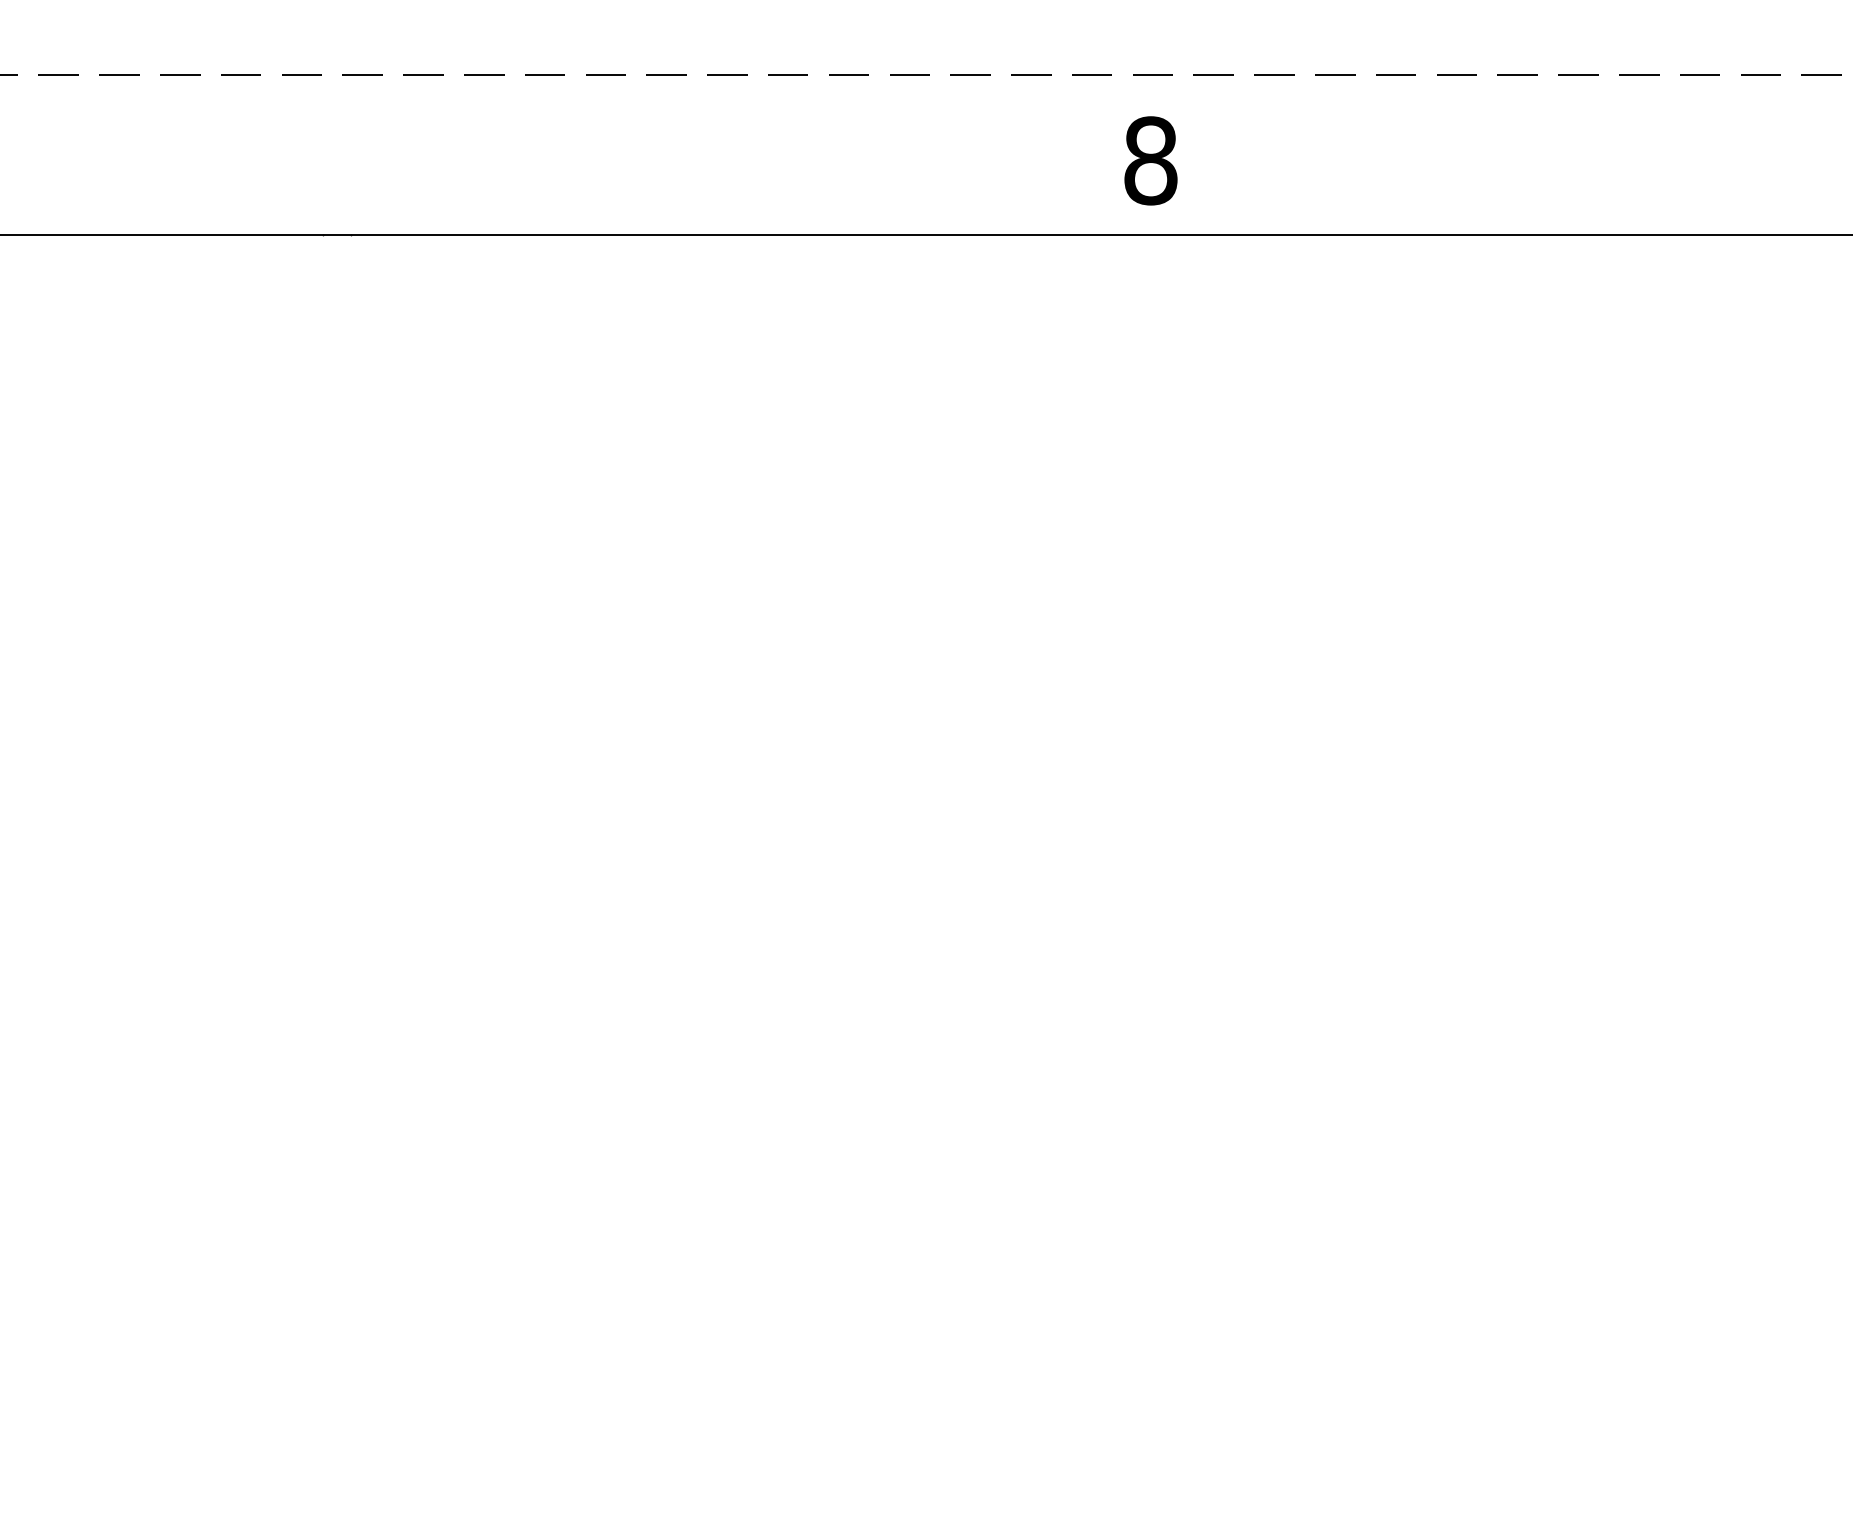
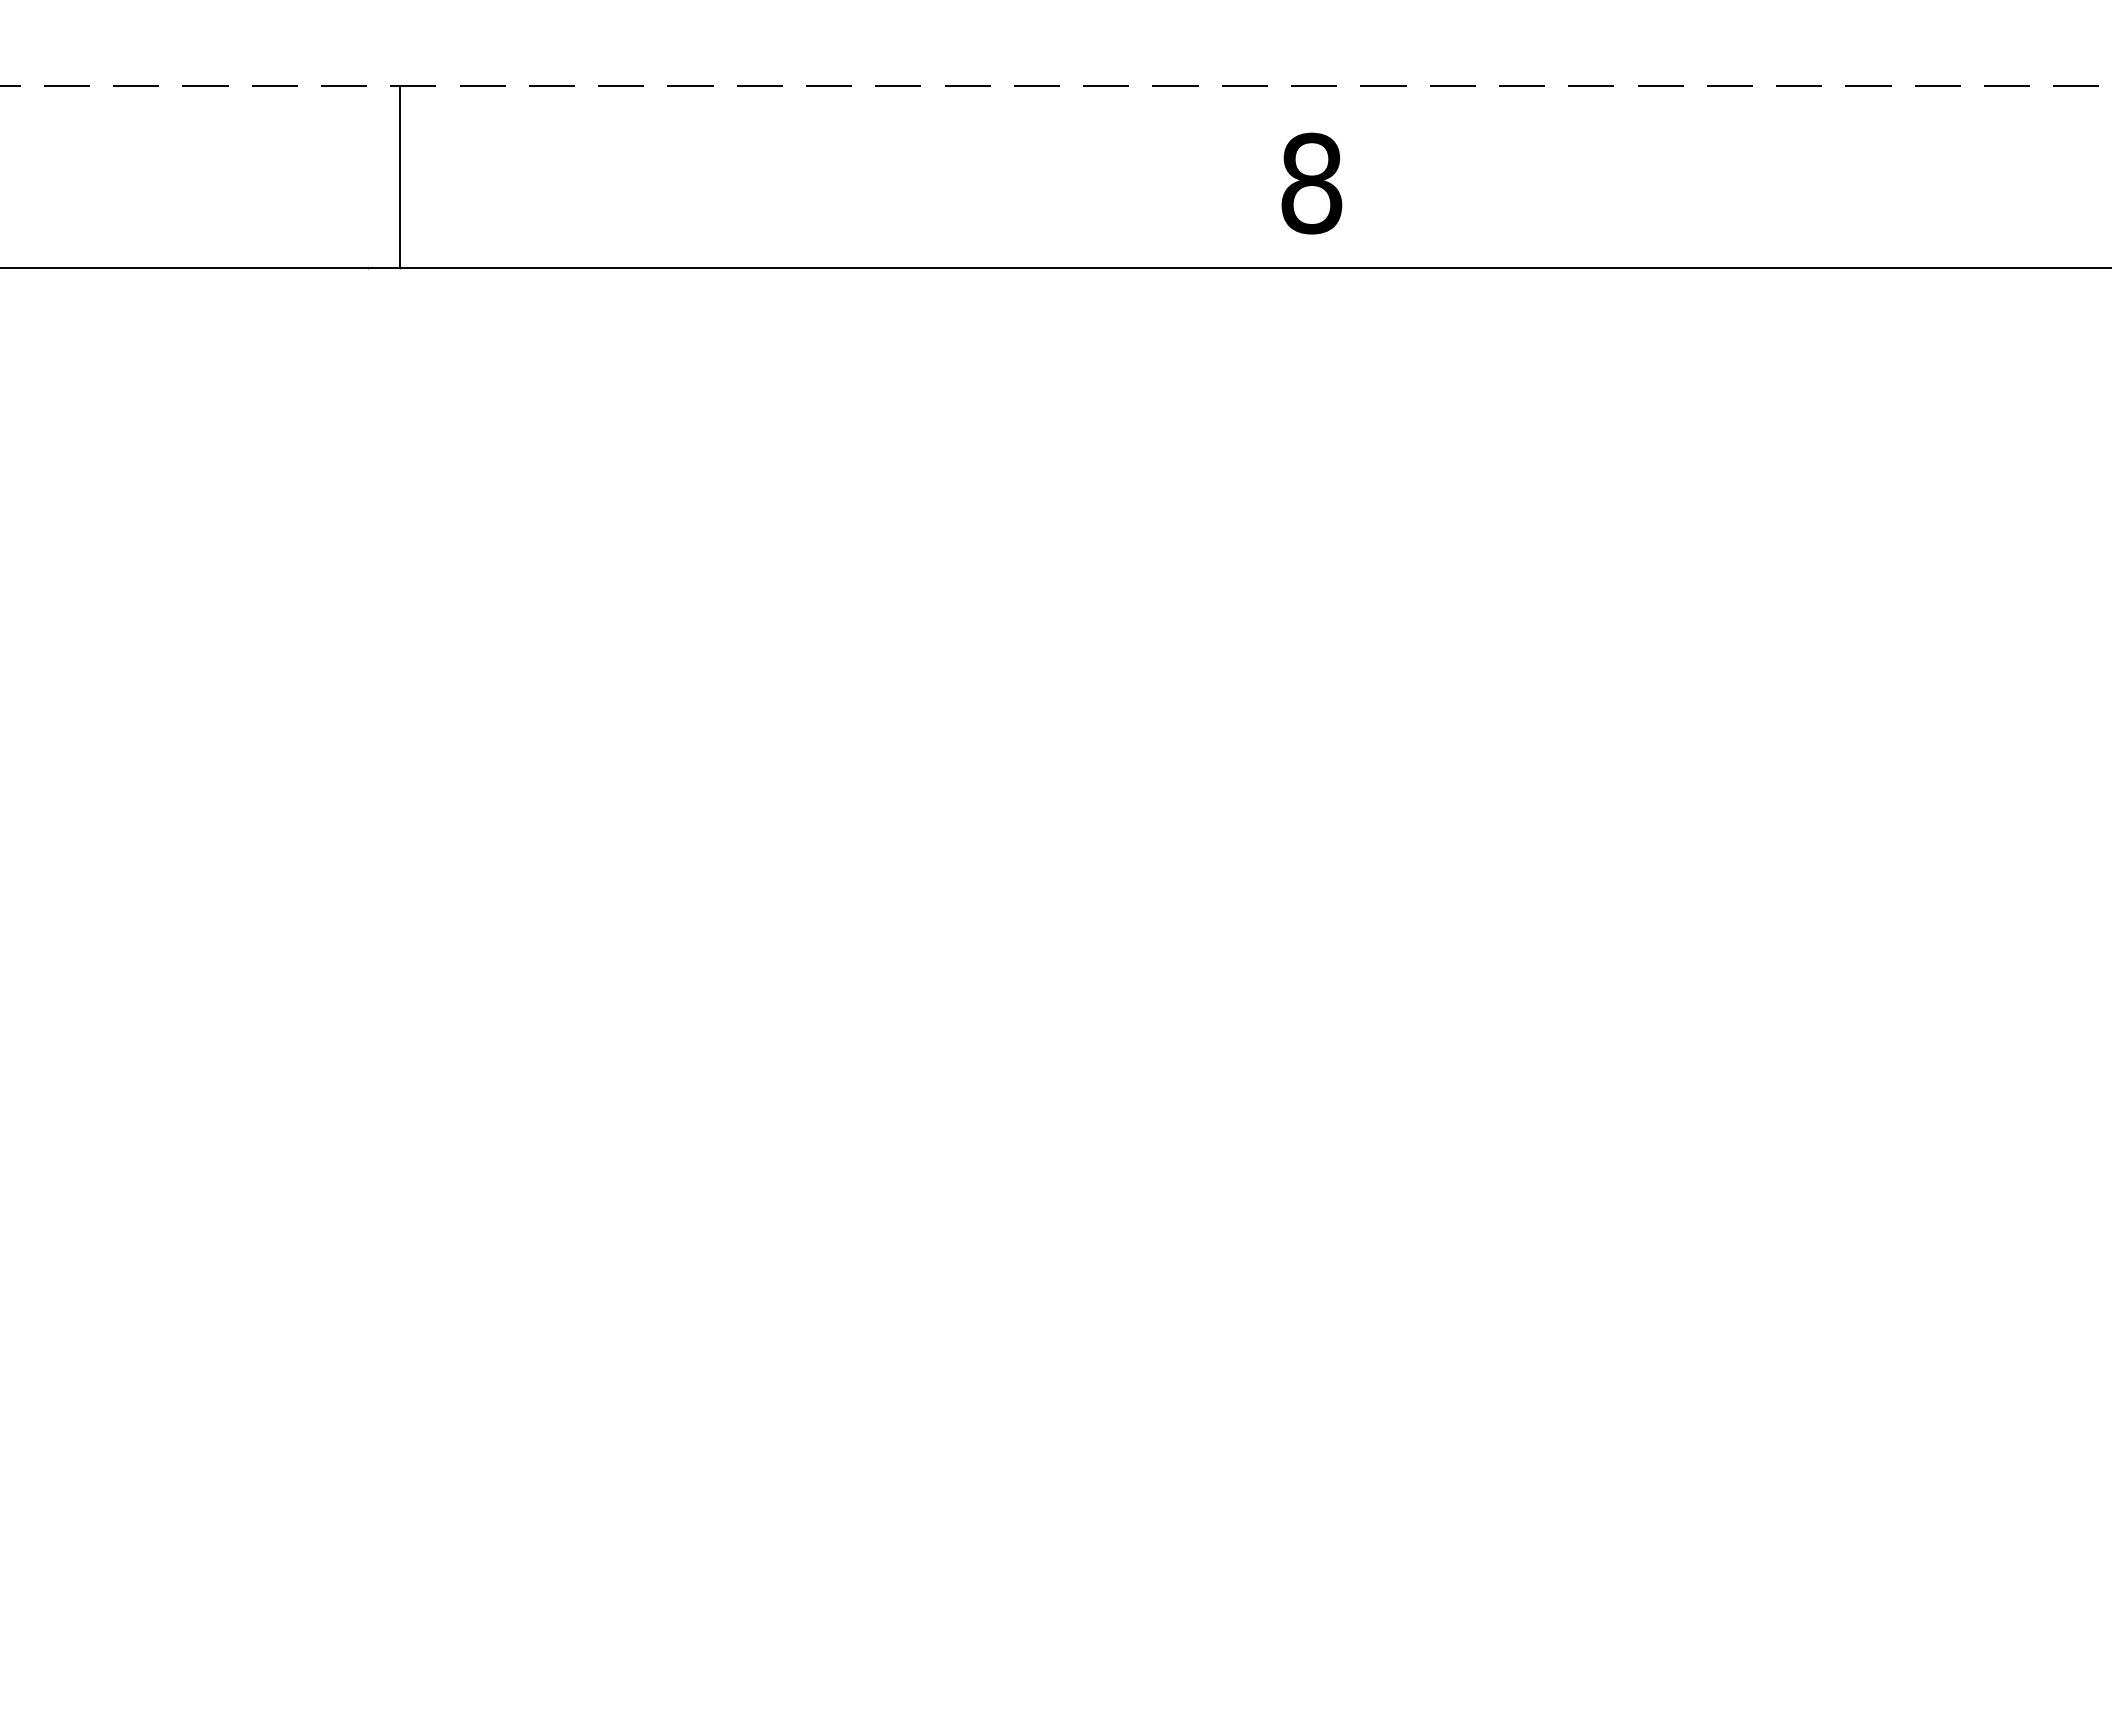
line: (350, 155) -> (399, 177), added

